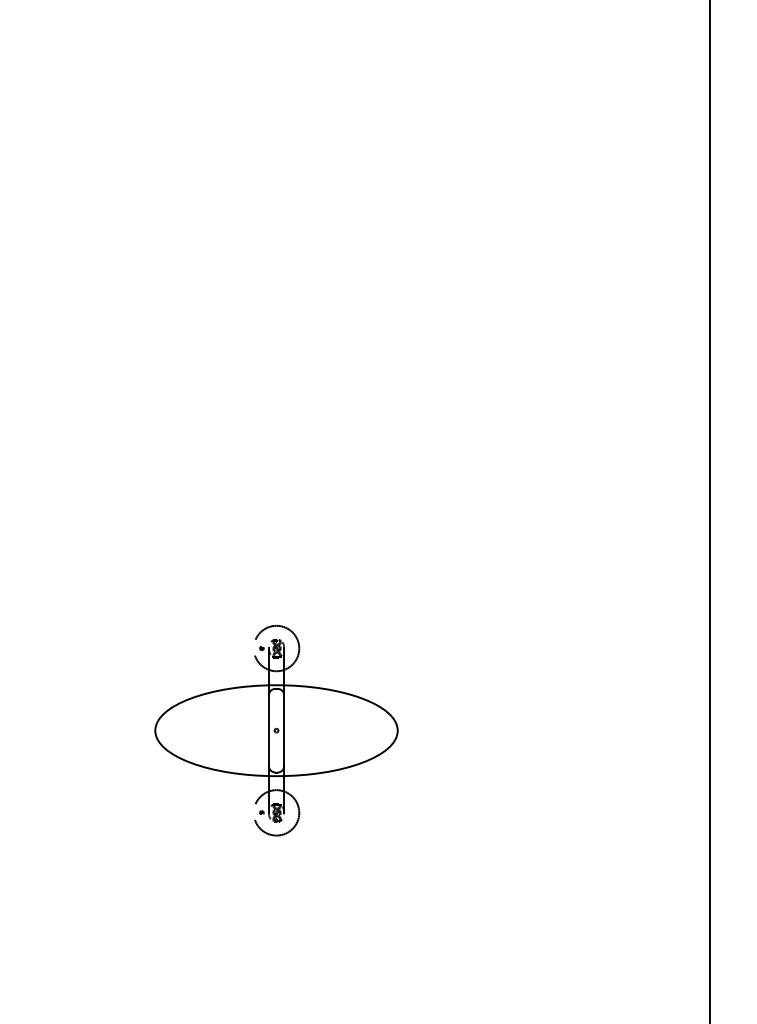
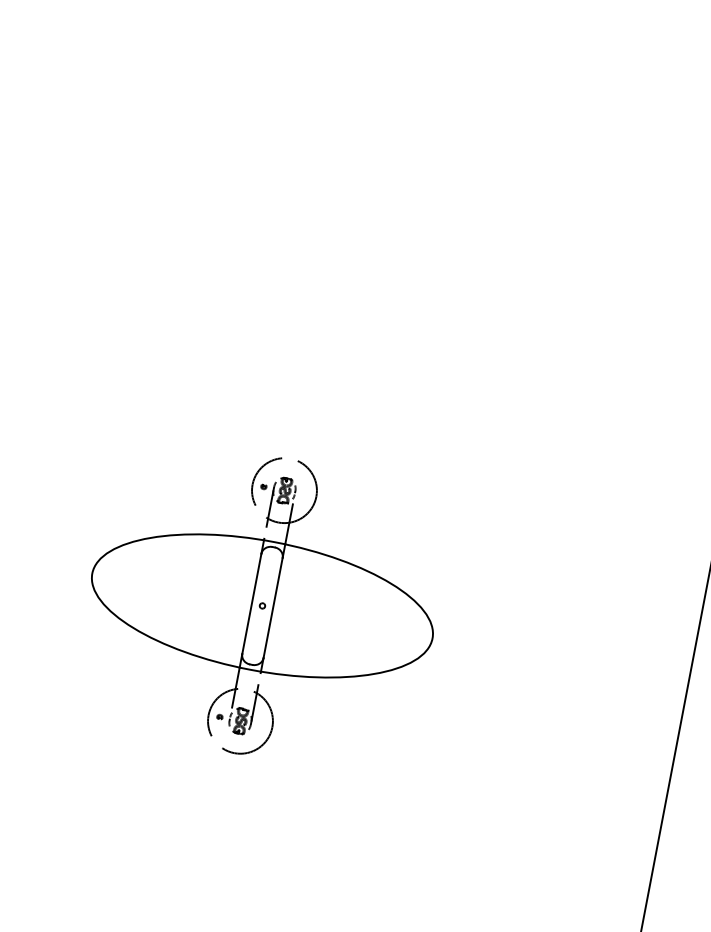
part: (276, 730) -> (262, 605), size x1.43

